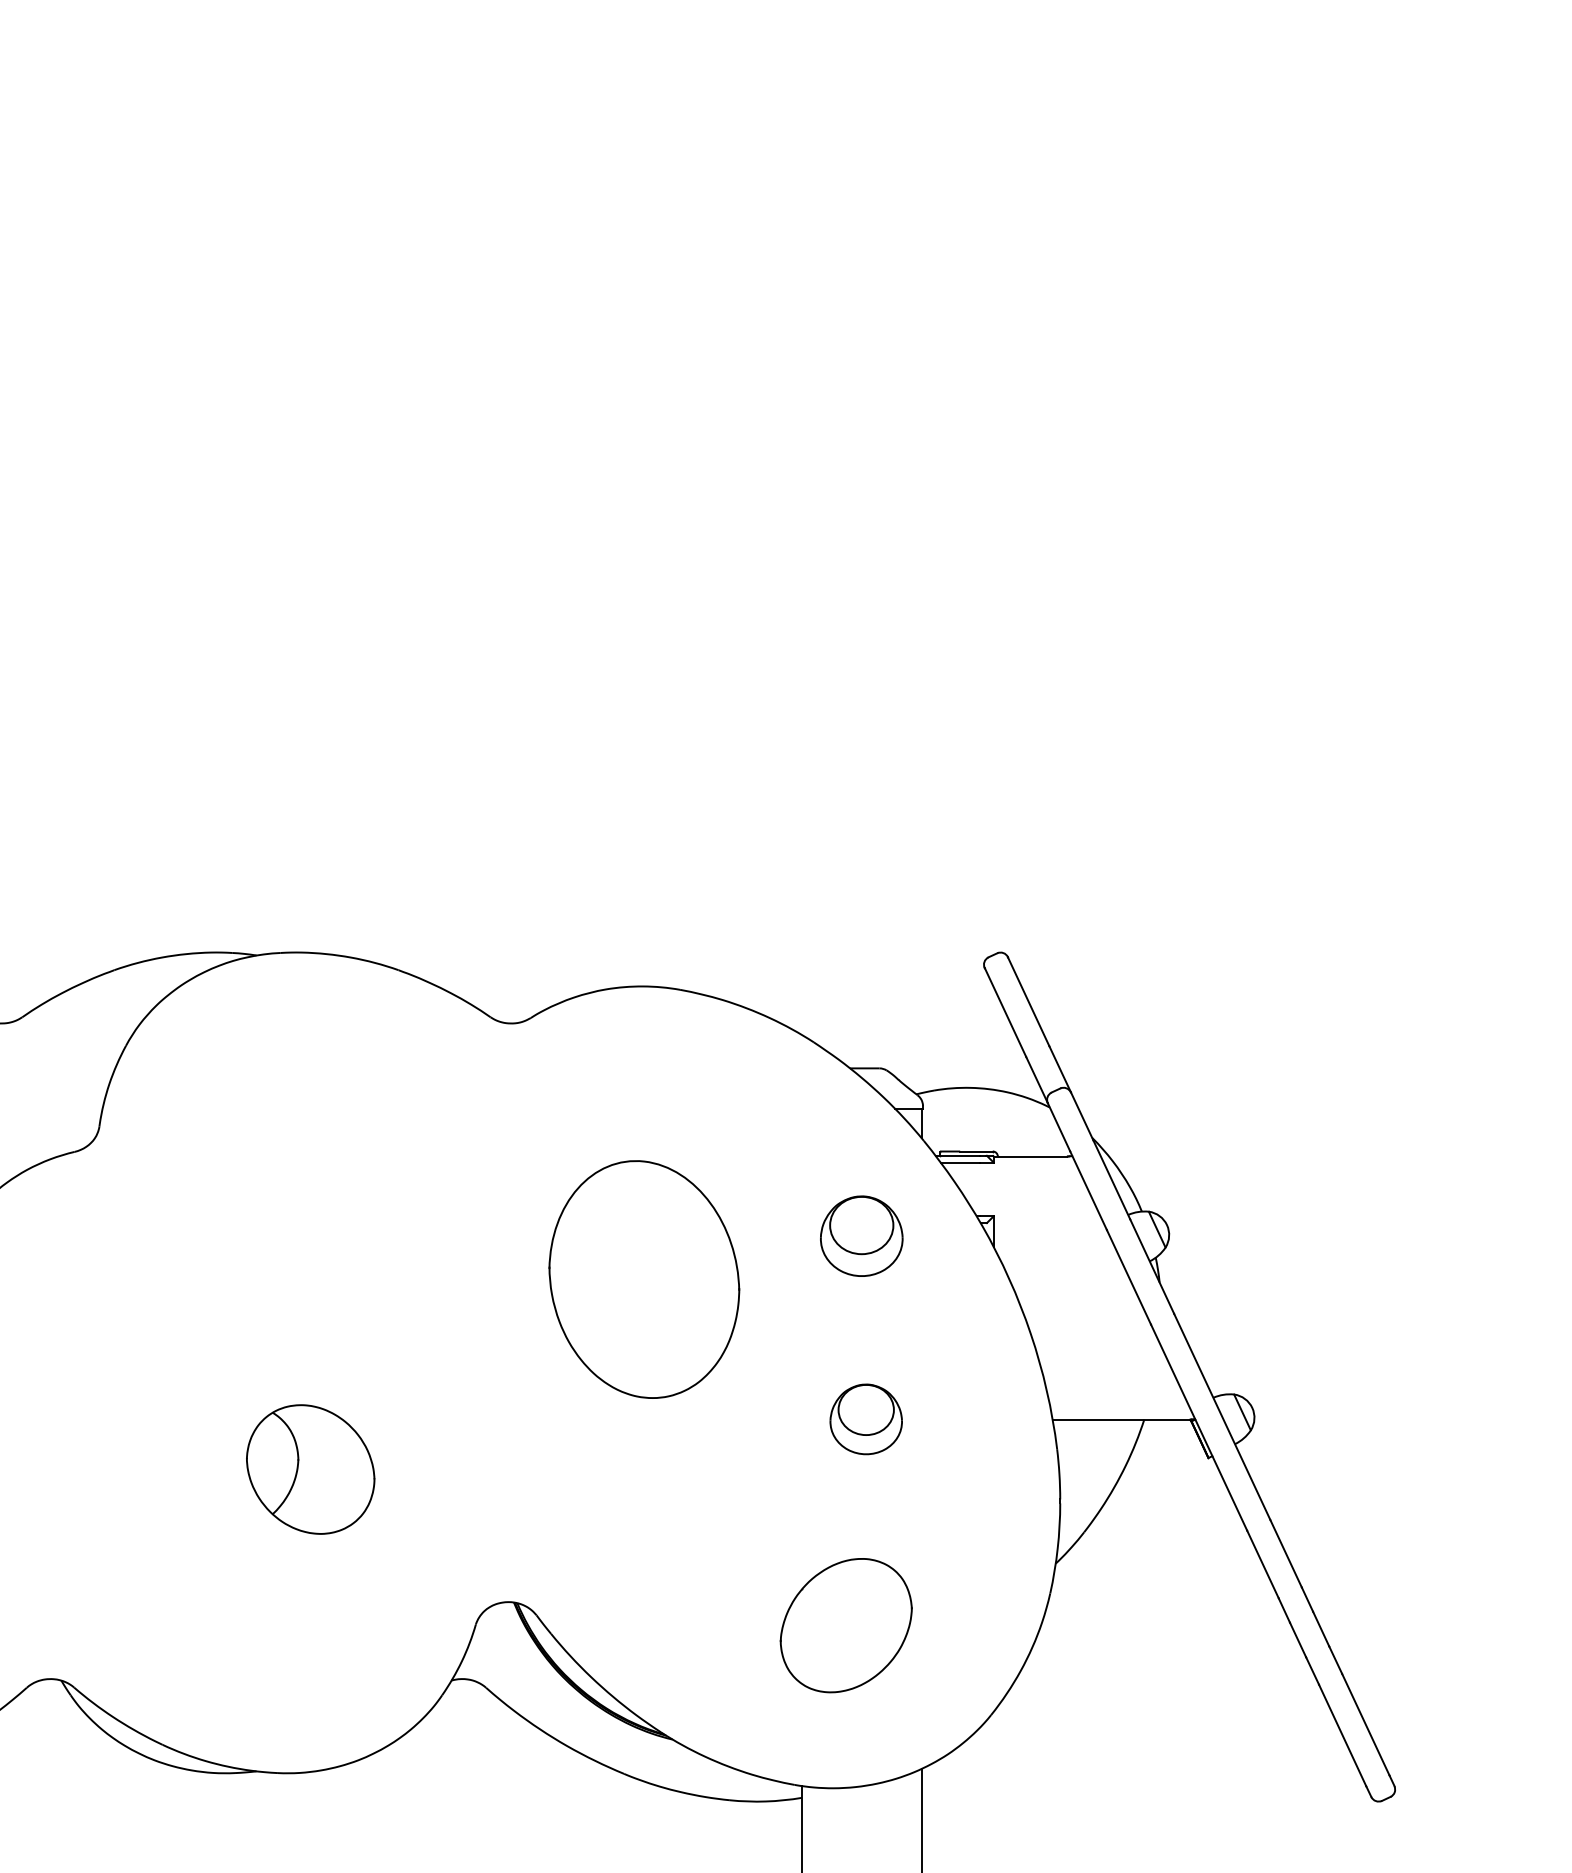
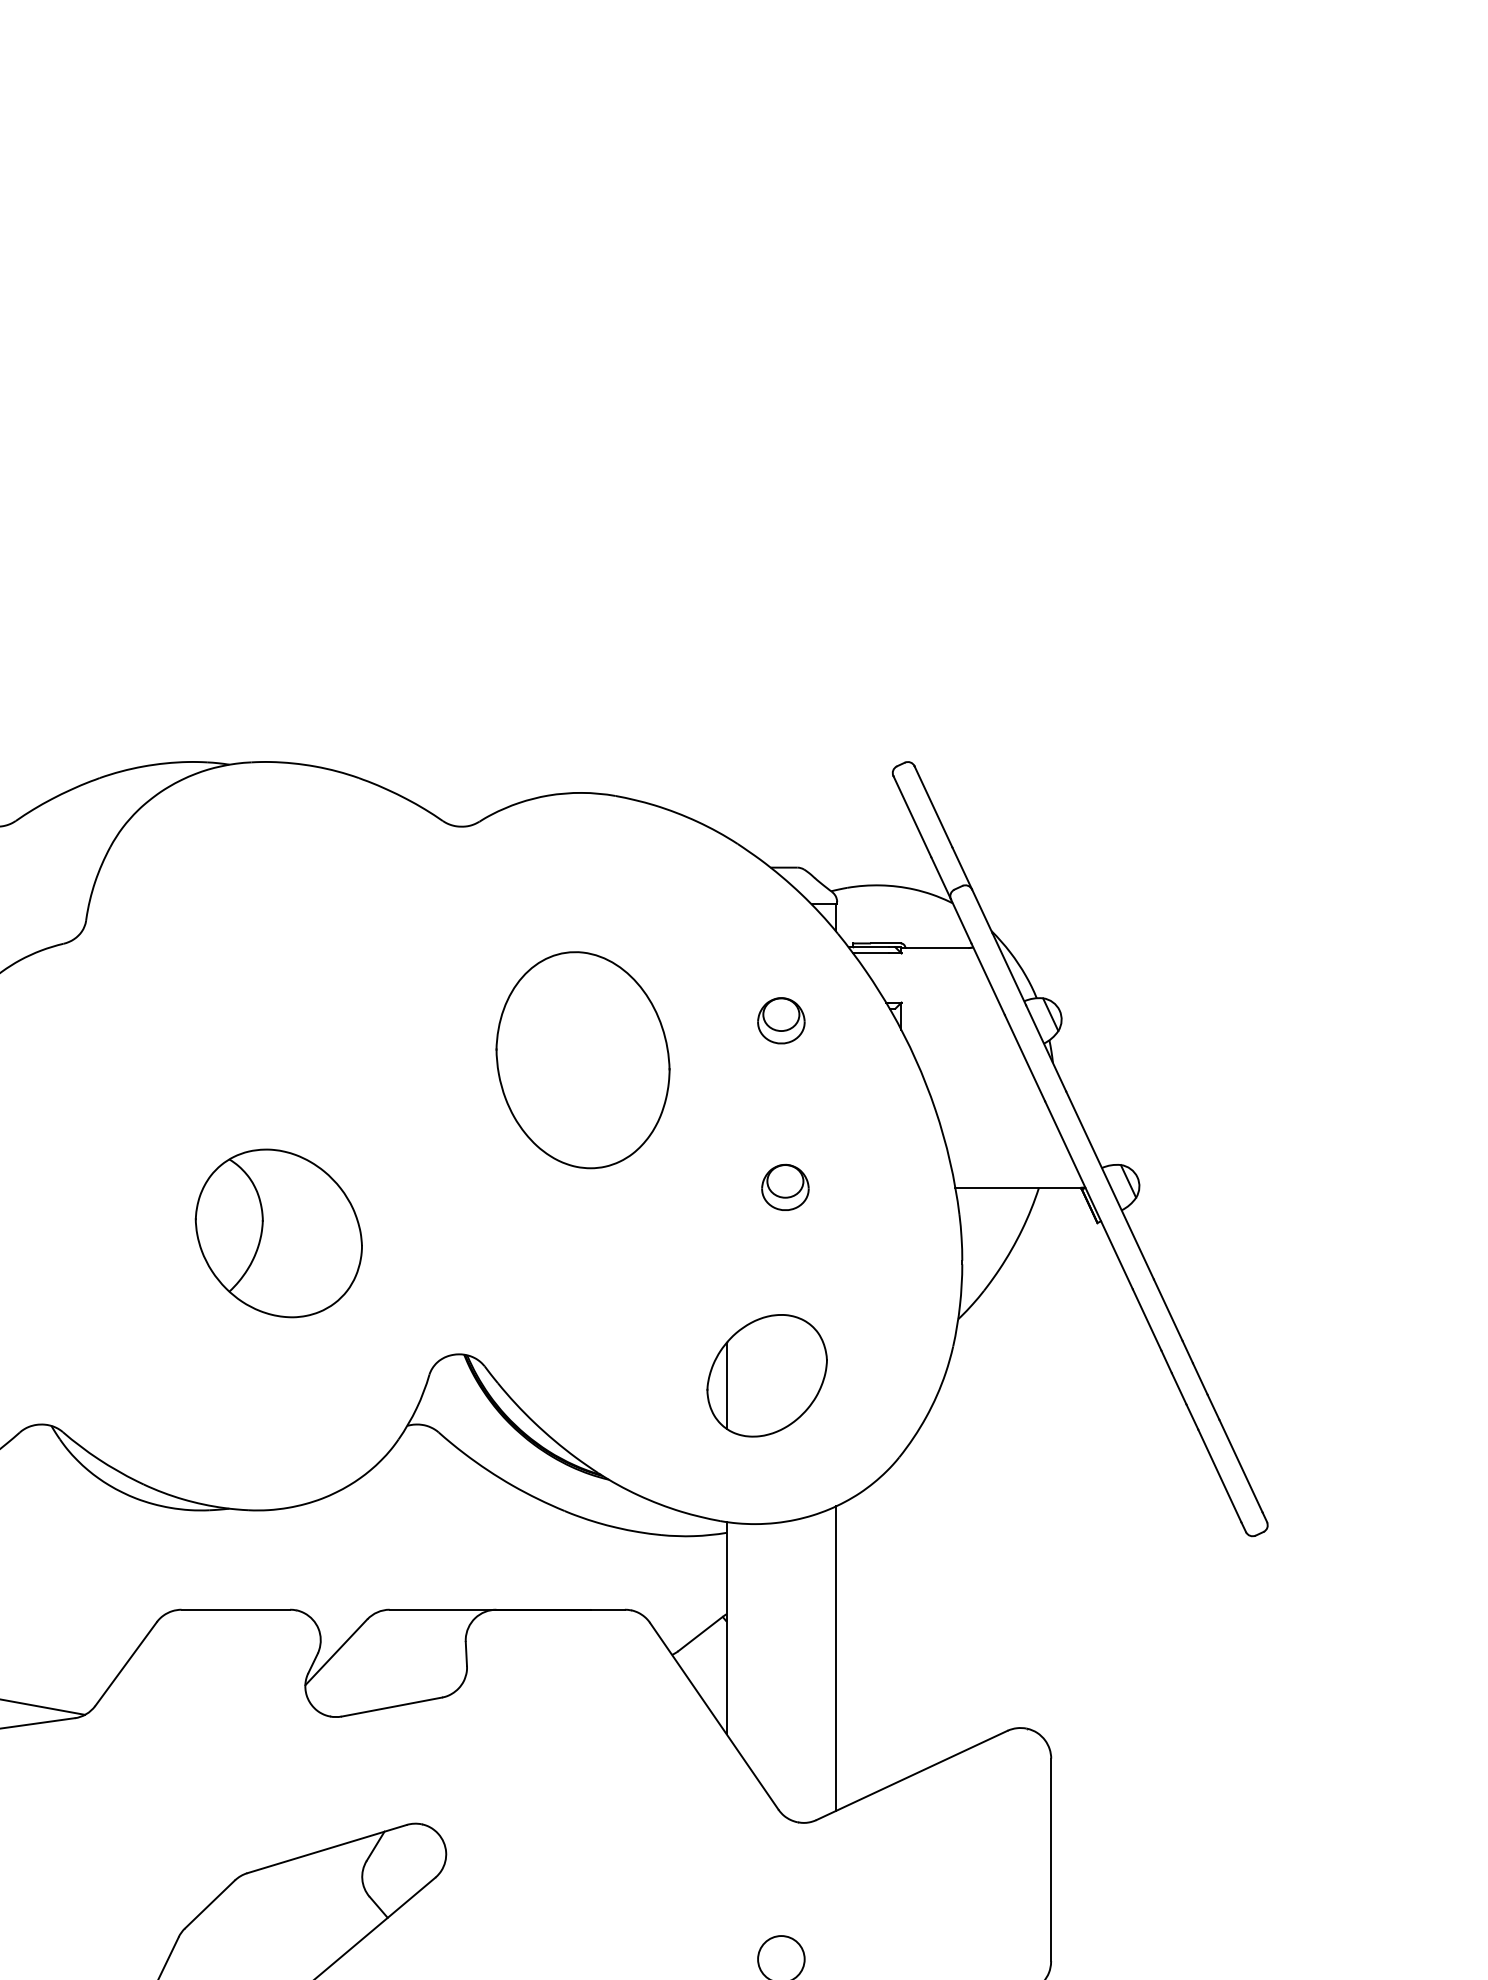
part: (861, 1236) -> (781, 1020), size x0.62
part: (866, 1418) -> (785, 1186), size x0.71
part: (310, 1469) -> (278, 1233), size x1.43
line: (801, 1636) -> (726, 1385), added

